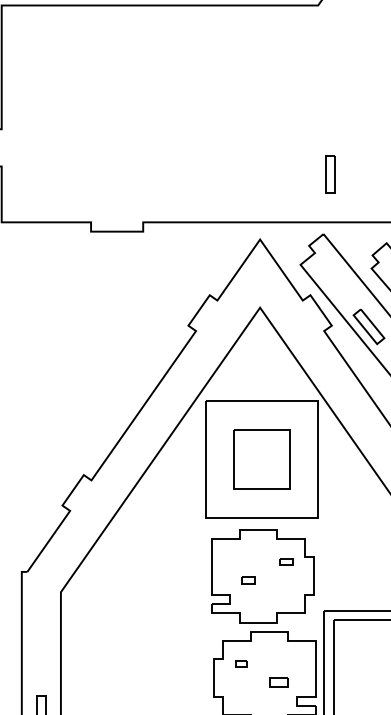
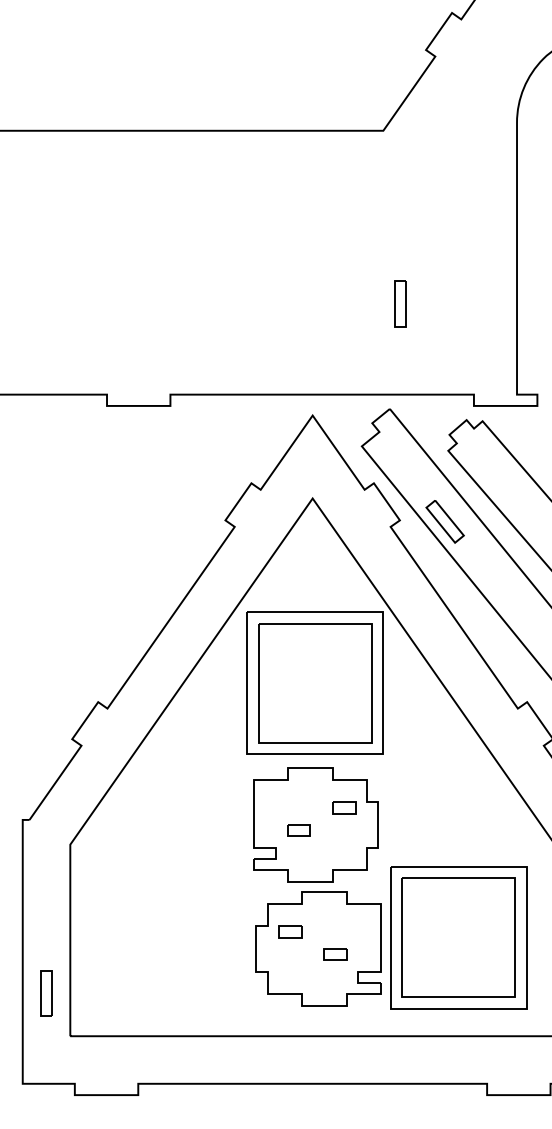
part: (330, 173) -> (400, 303), moved
part: (262, 459) -> (315, 683), size x1.67
part: (286, 561) -> (344, 807), size x1.43
part: (248, 580) -> (298, 830), size x1.43
part: (241, 663) -> (290, 931), size x1.67

